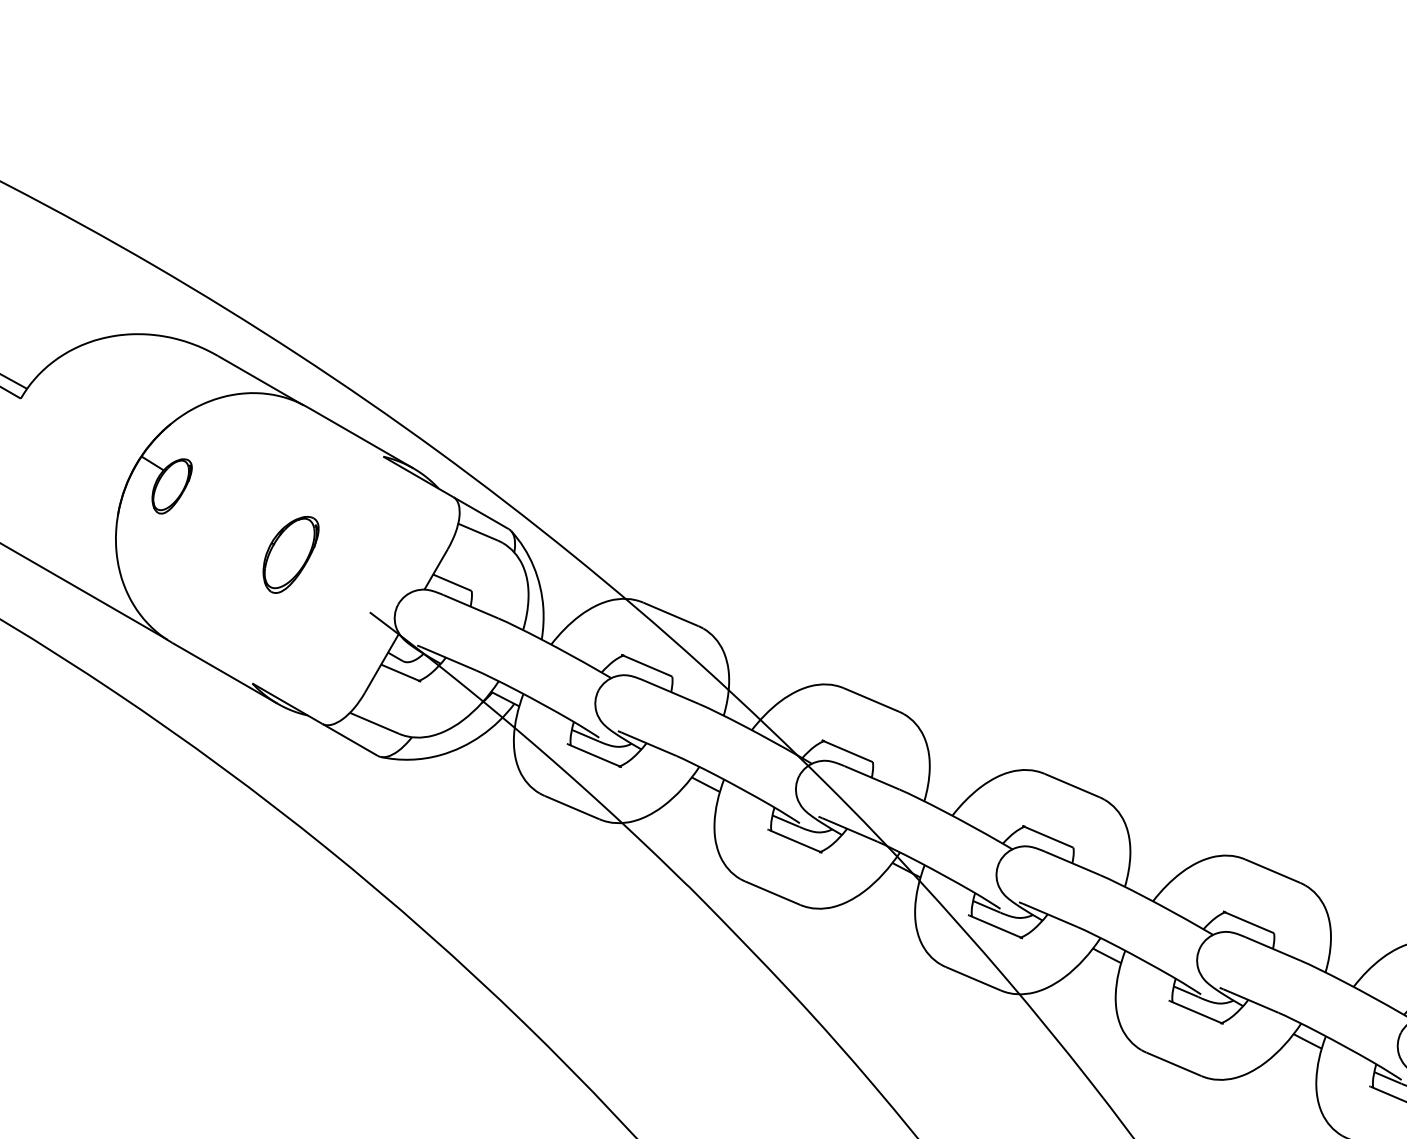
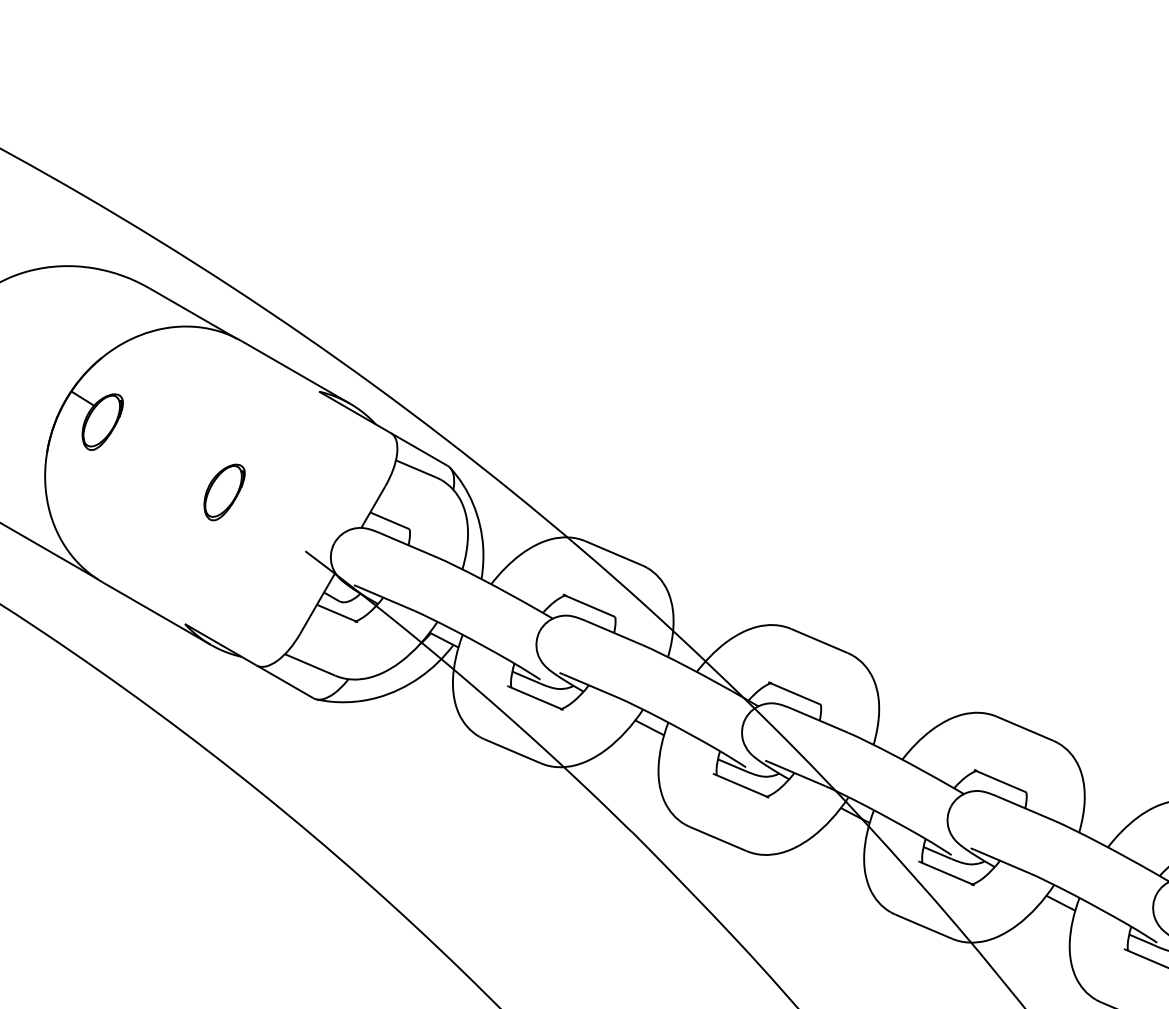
part: (290, 555) -> (224, 492), size x0.71

